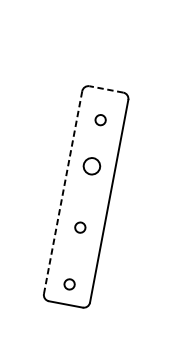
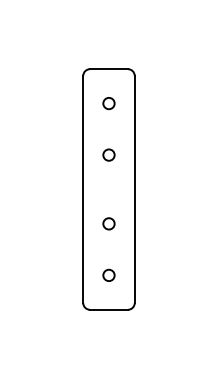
line: (106, 89) -> (109, 69), dashed -> solid
circle: (91, 165) -> (108, 154), size x0.62
line: (63, 192) -> (83, 189), dashed -> solid
circle: (69, 283) -> (108, 274), moved

